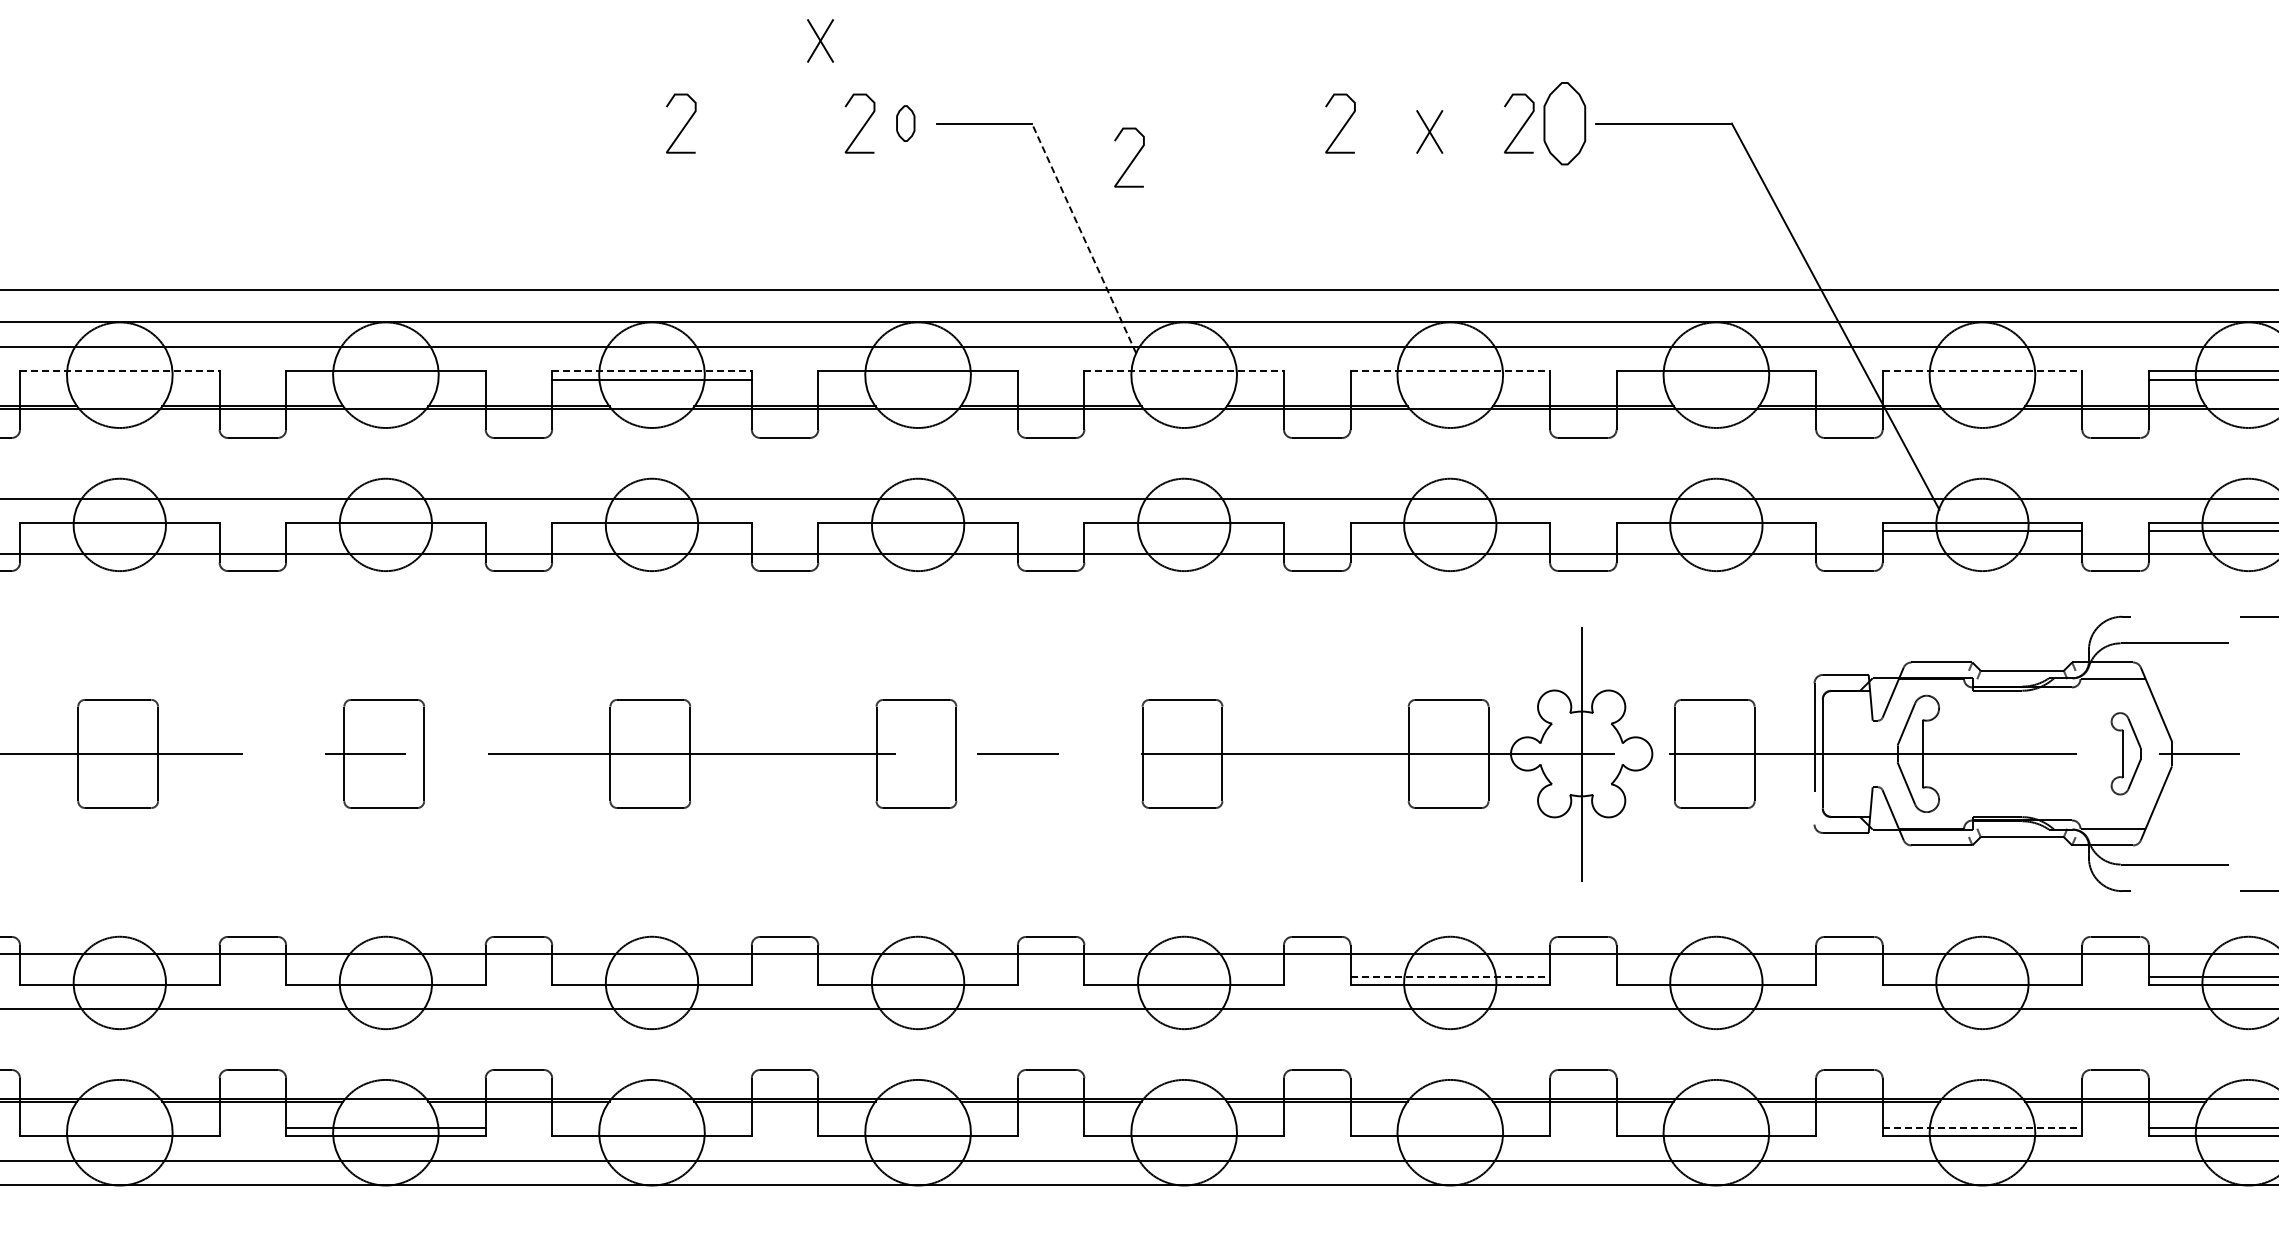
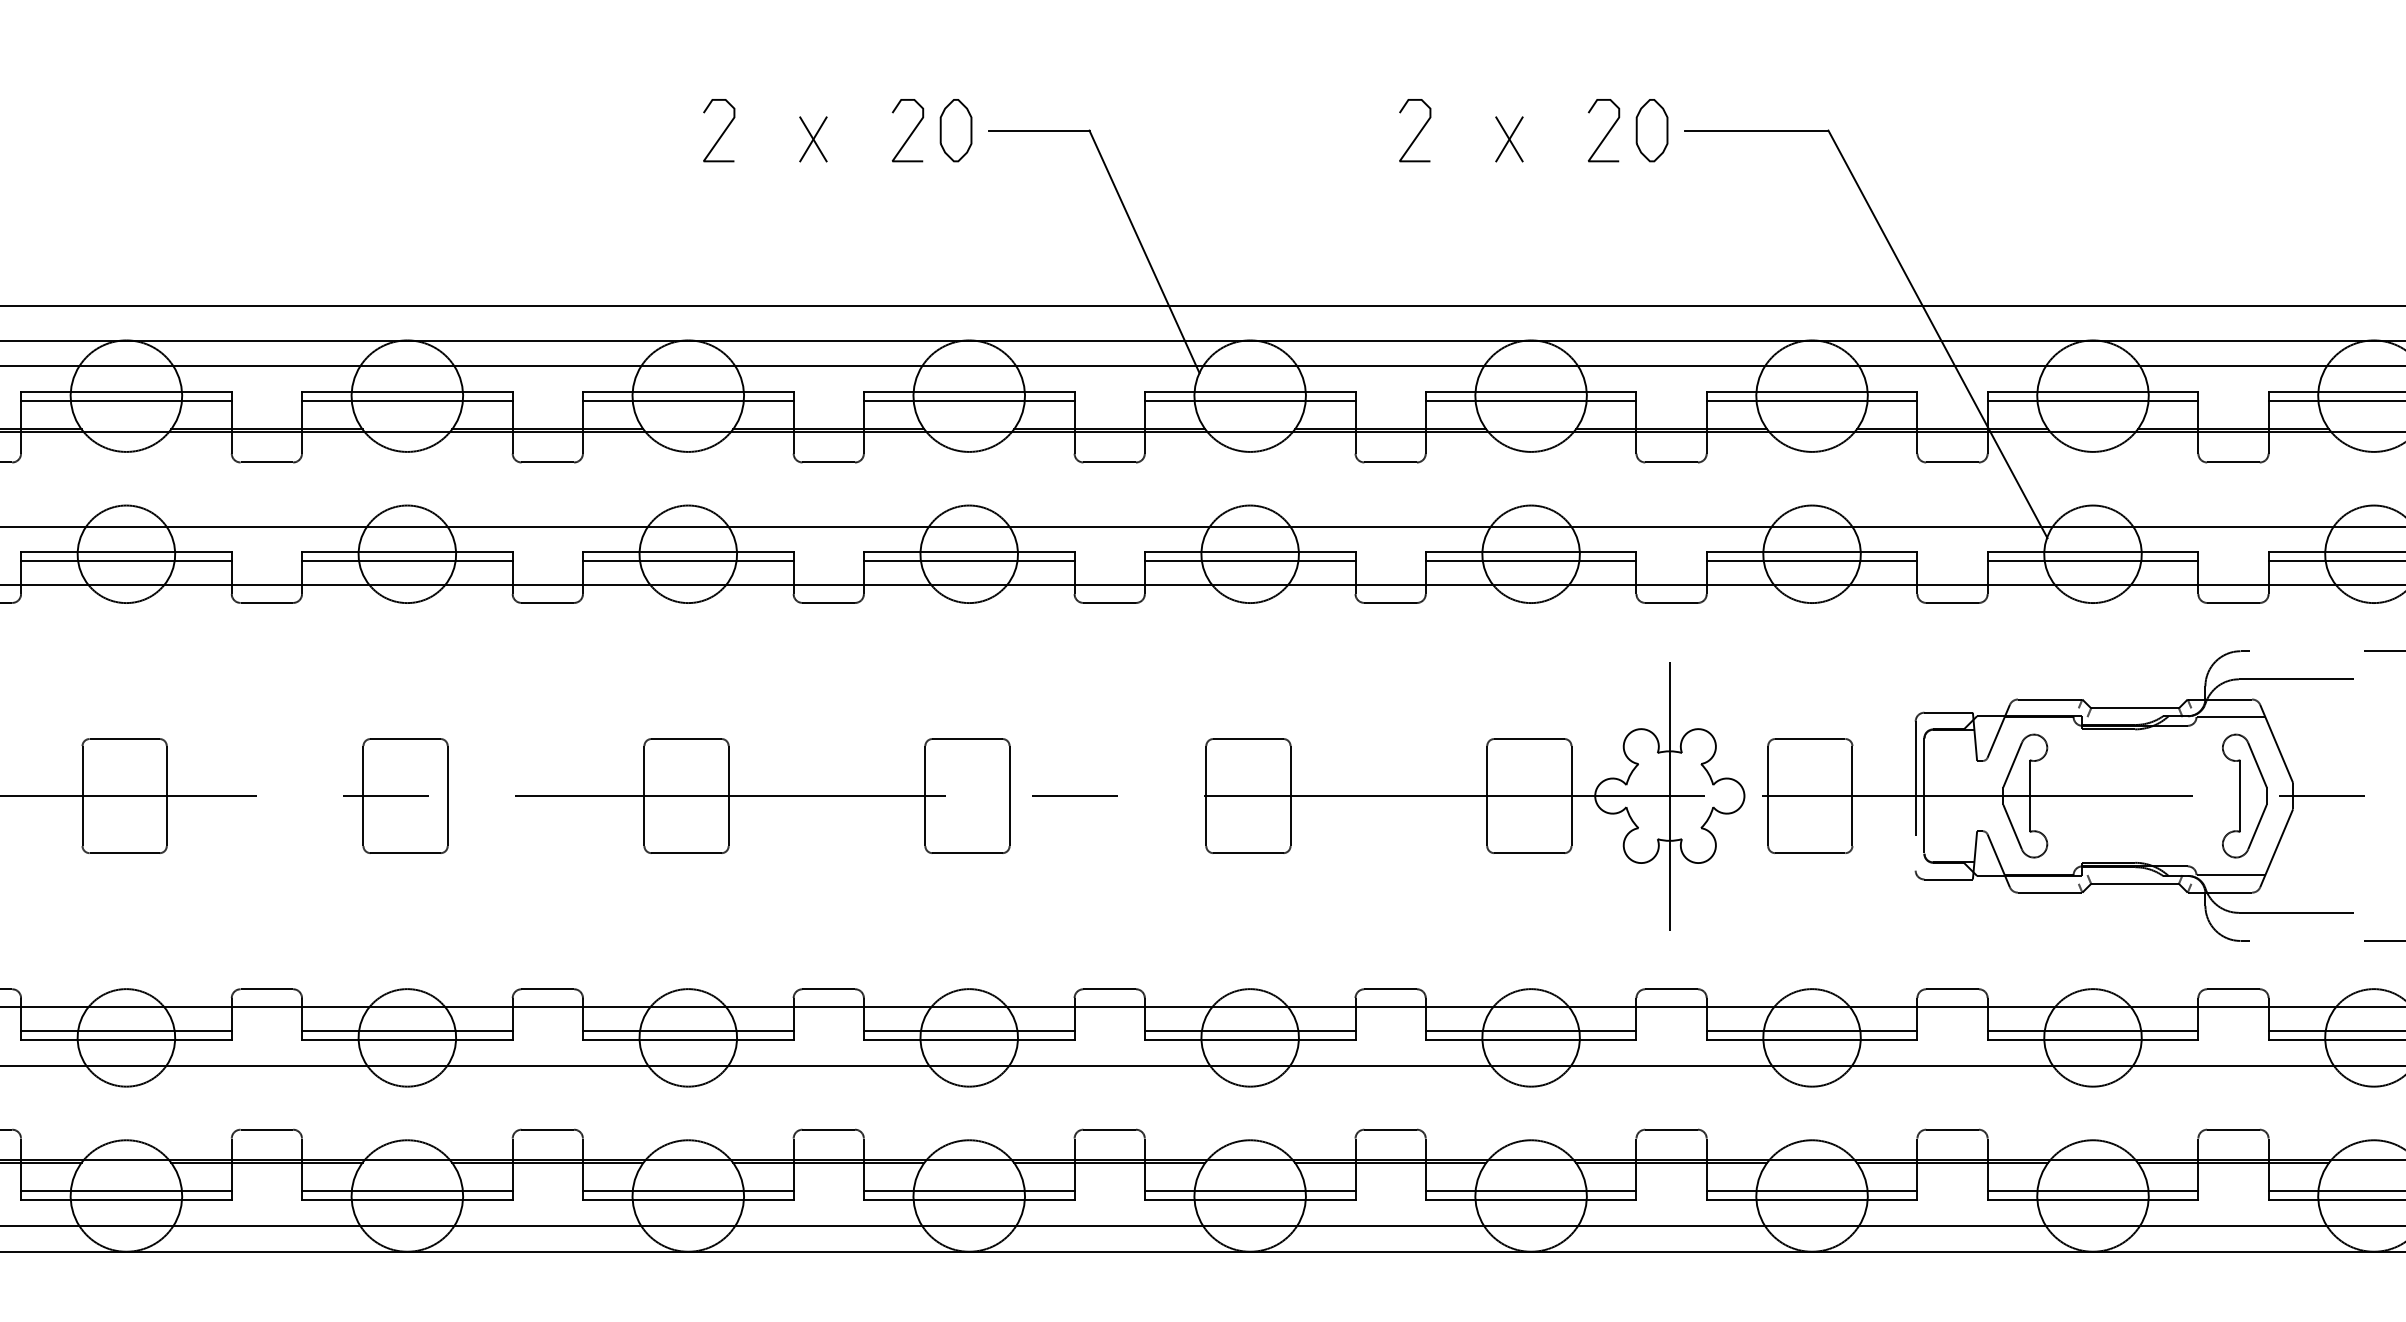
part: (820, 40) -> (813, 138), moved
part: (905, 123) -> (955, 130), size x1.67
part: (1564, 123) -> (1651, 130), size x0.71
curve: (1132, 159) -> (1195, 168), removed
line: (1083, 238) -> (1143, 251), dashed -> solid
line: (119, 371) -> (126, 392), dashed -> solid
line: (652, 371) -> (688, 392), dashed -> solid
line: (1184, 371) -> (1250, 392), dashed -> solid
line: (1450, 371) -> (1531, 392), dashed -> solid
line: (1982, 371) -> (2093, 392), dashed -> solid
line: (119, 379) -> (126, 400), added
line: (385, 379) -> (406, 400), added
line: (917, 379) -> (968, 400), added
line: (1183, 379) -> (1249, 400), added
line: (1450, 379) -> (1531, 400), added
line: (1716, 379) -> (1812, 400), added
line: (1982, 379) -> (2093, 400), added
line: (119, 531) -> (126, 561), added
line: (385, 531) -> (406, 561), added
line: (651, 531) -> (687, 561), added
line: (917, 531) -> (968, 561), added
line: (1183, 531) -> (1249, 561), added
line: (1450, 531) -> (1531, 561), added
line: (1716, 531) -> (1812, 561), added
part: (2125, 753) -> (2244, 795), size x1.43
line: (119, 976) -> (126, 1031), added
line: (385, 976) -> (406, 1031), added
line: (651, 976) -> (687, 1031), added
line: (917, 976) -> (968, 1031), added
line: (1183, 976) -> (1249, 1031), added
line: (1450, 976) -> (1531, 1031), dashed -> solid
line: (1716, 976) -> (1812, 1031), added
line: (1982, 976) -> (2093, 1031), added
line: (119, 1128) -> (126, 1191), added
line: (651, 1128) -> (687, 1191), added
line: (917, 1128) -> (968, 1191), added
line: (1183, 1128) -> (1249, 1191), added
line: (1450, 1128) -> (1531, 1191), added
line: (1716, 1128) -> (1812, 1191), added
line: (1982, 1128) -> (2093, 1191), dashed -> solid

